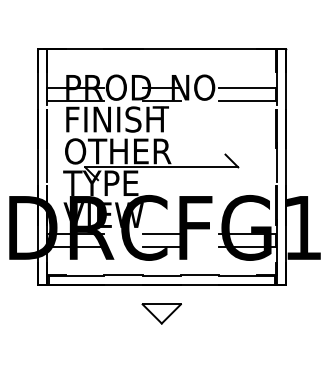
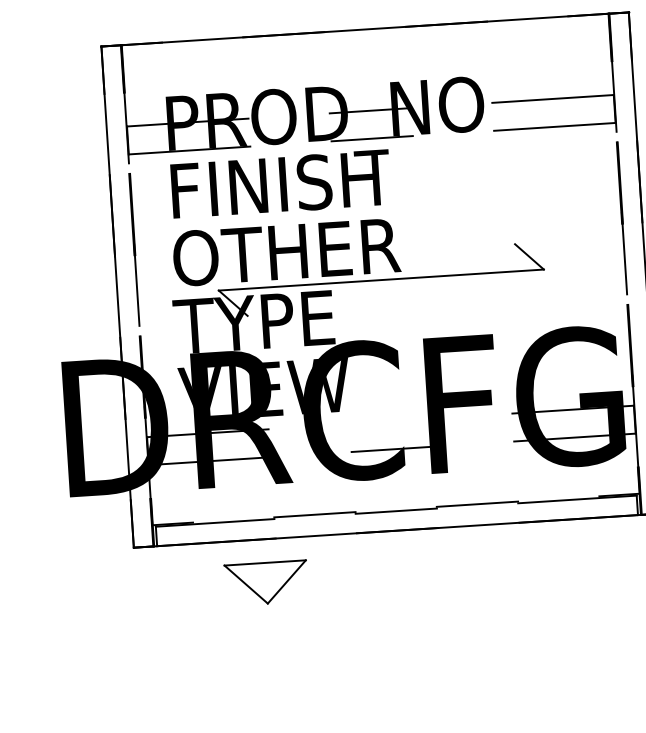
line: (161, 233) -> (389, 420), removed
part: (161, 313) -> (265, 582), moved

